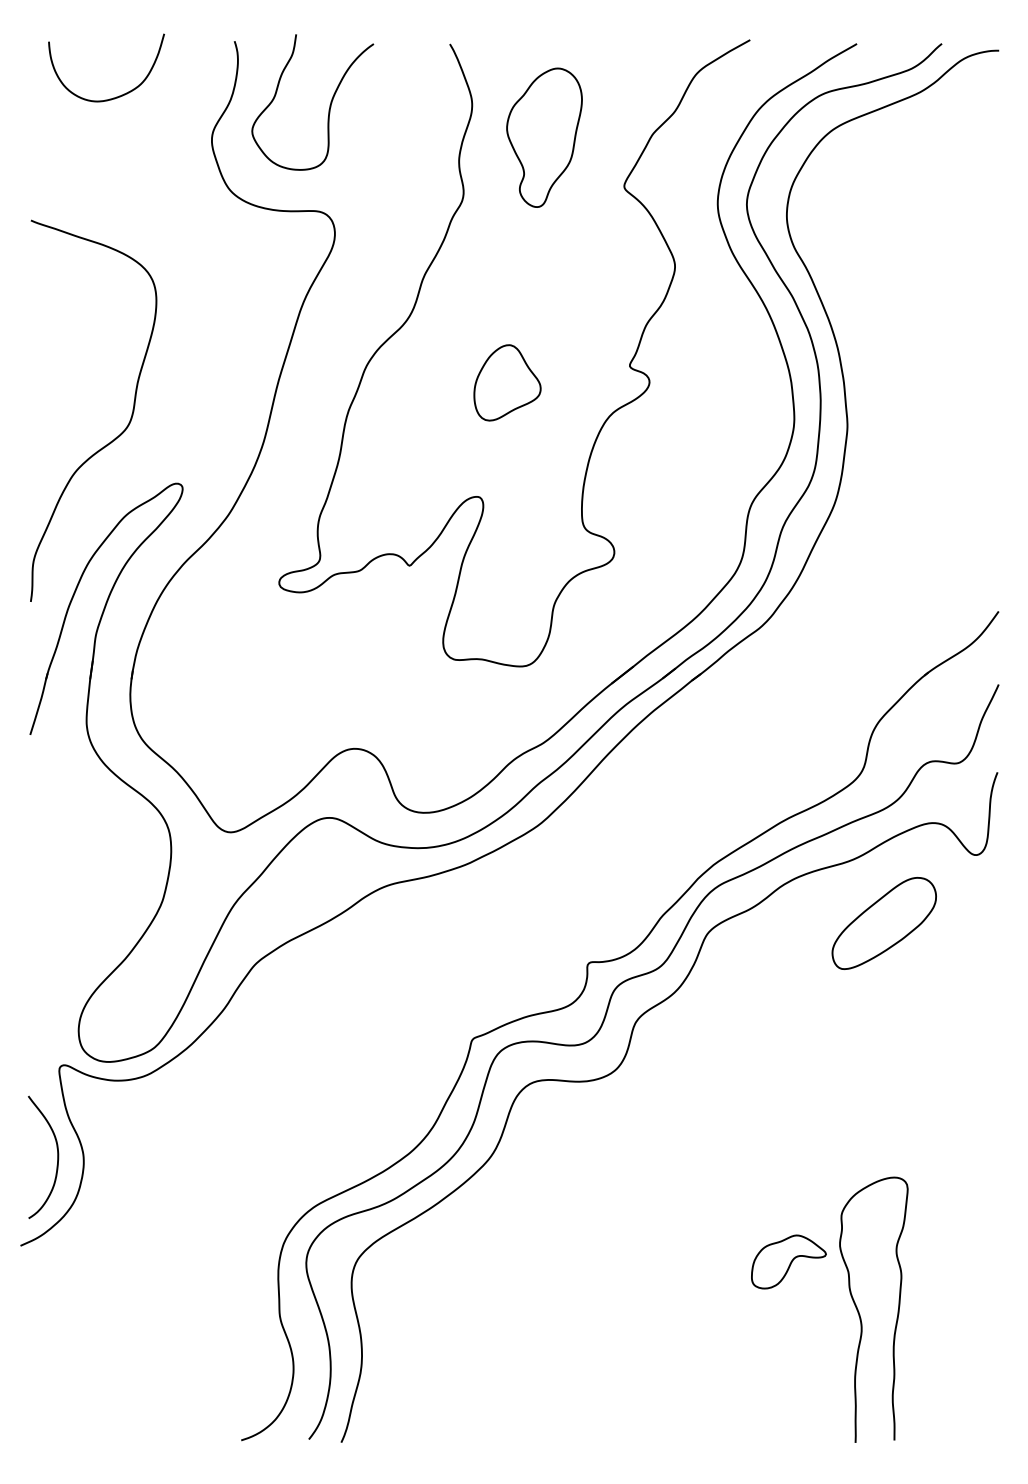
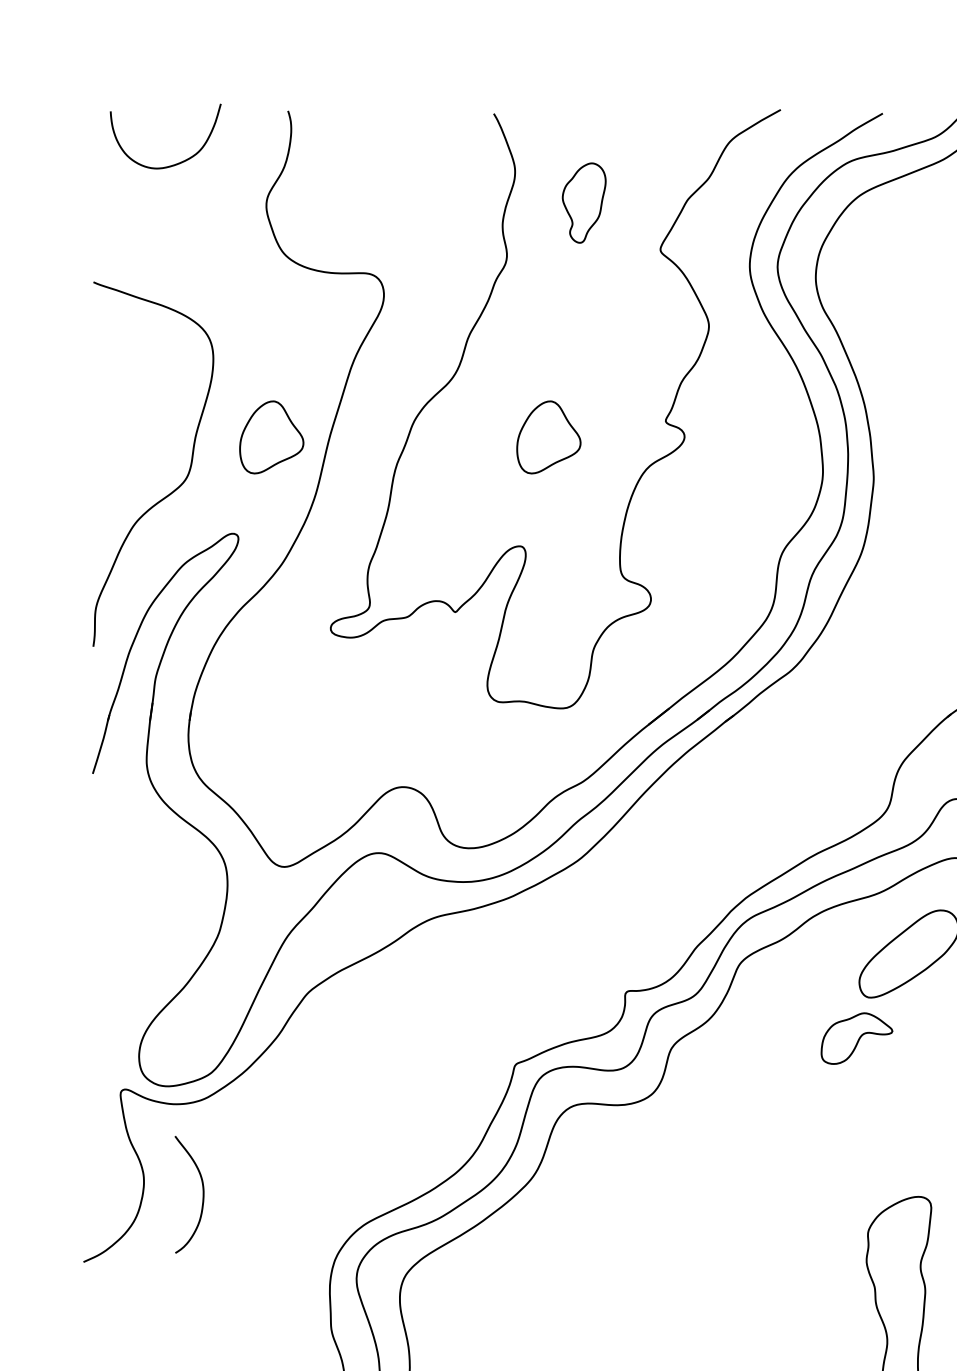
curve: (329, 105) -> (378, 172), removed
part: (544, 137) -> (584, 202), size x0.6
part: (217, 382) -> (271, 437), added
curve: (57, 1156) -> (202, 1193), moved
part: (788, 1261) -> (856, 1038), moved

